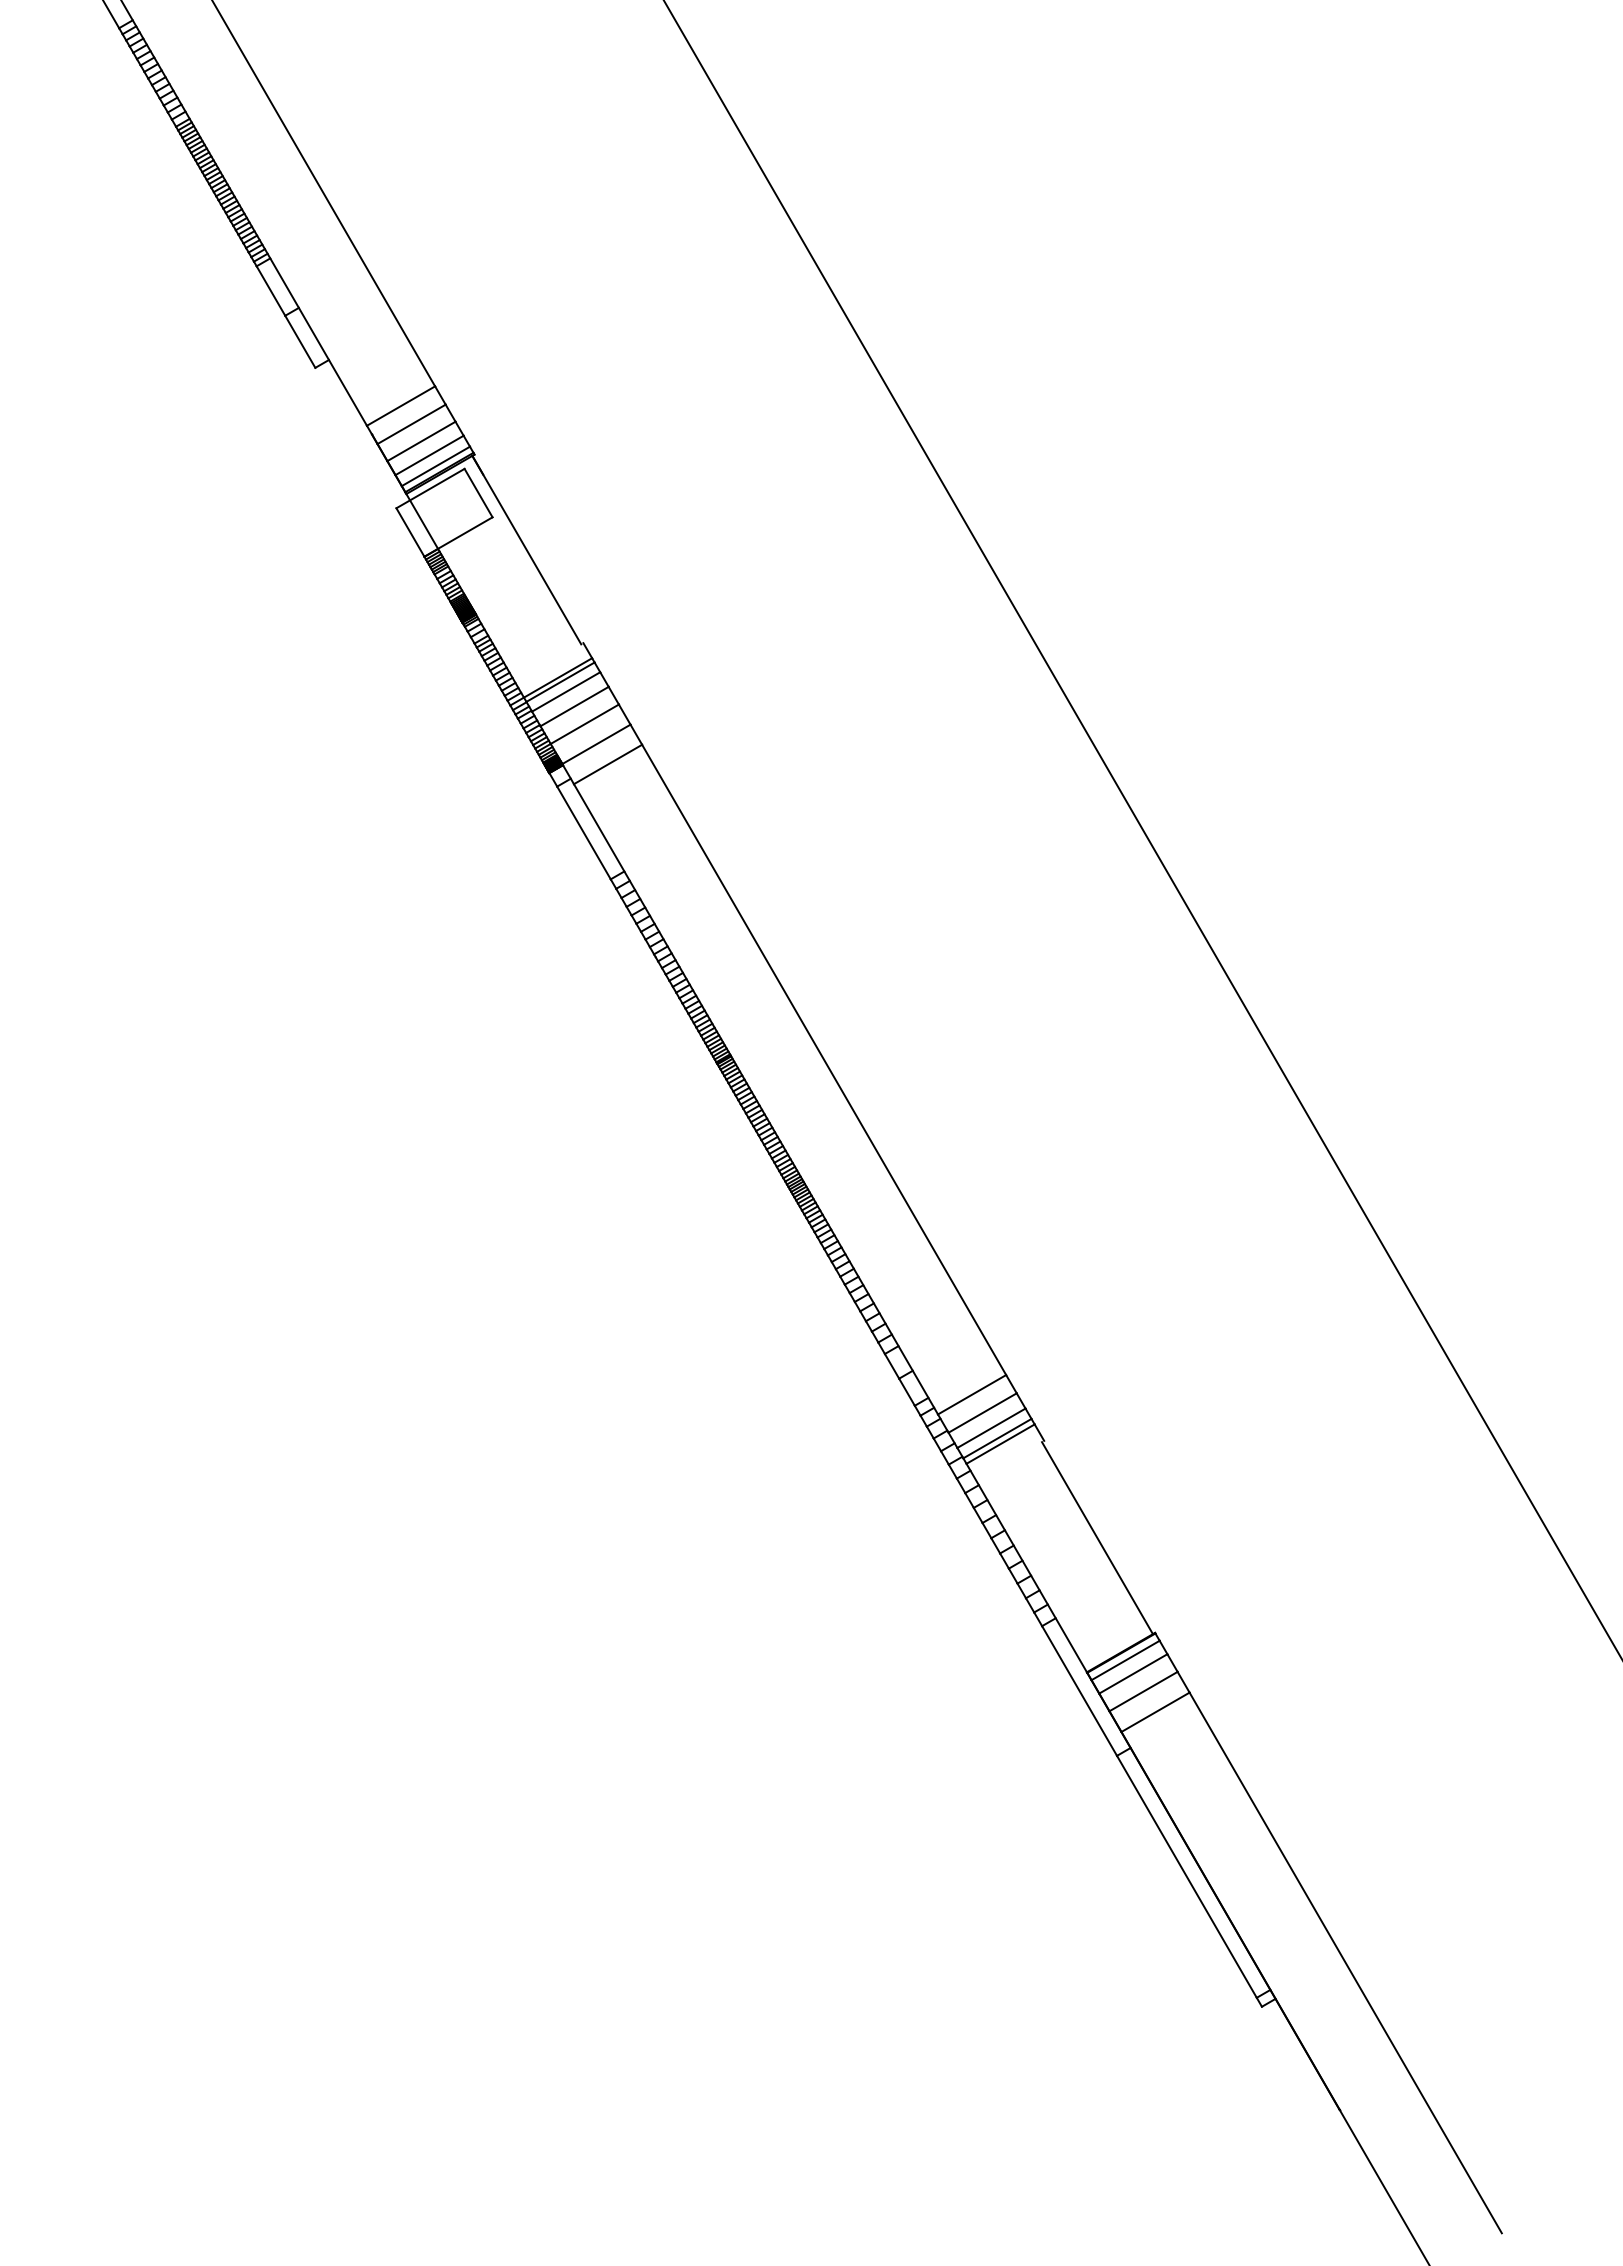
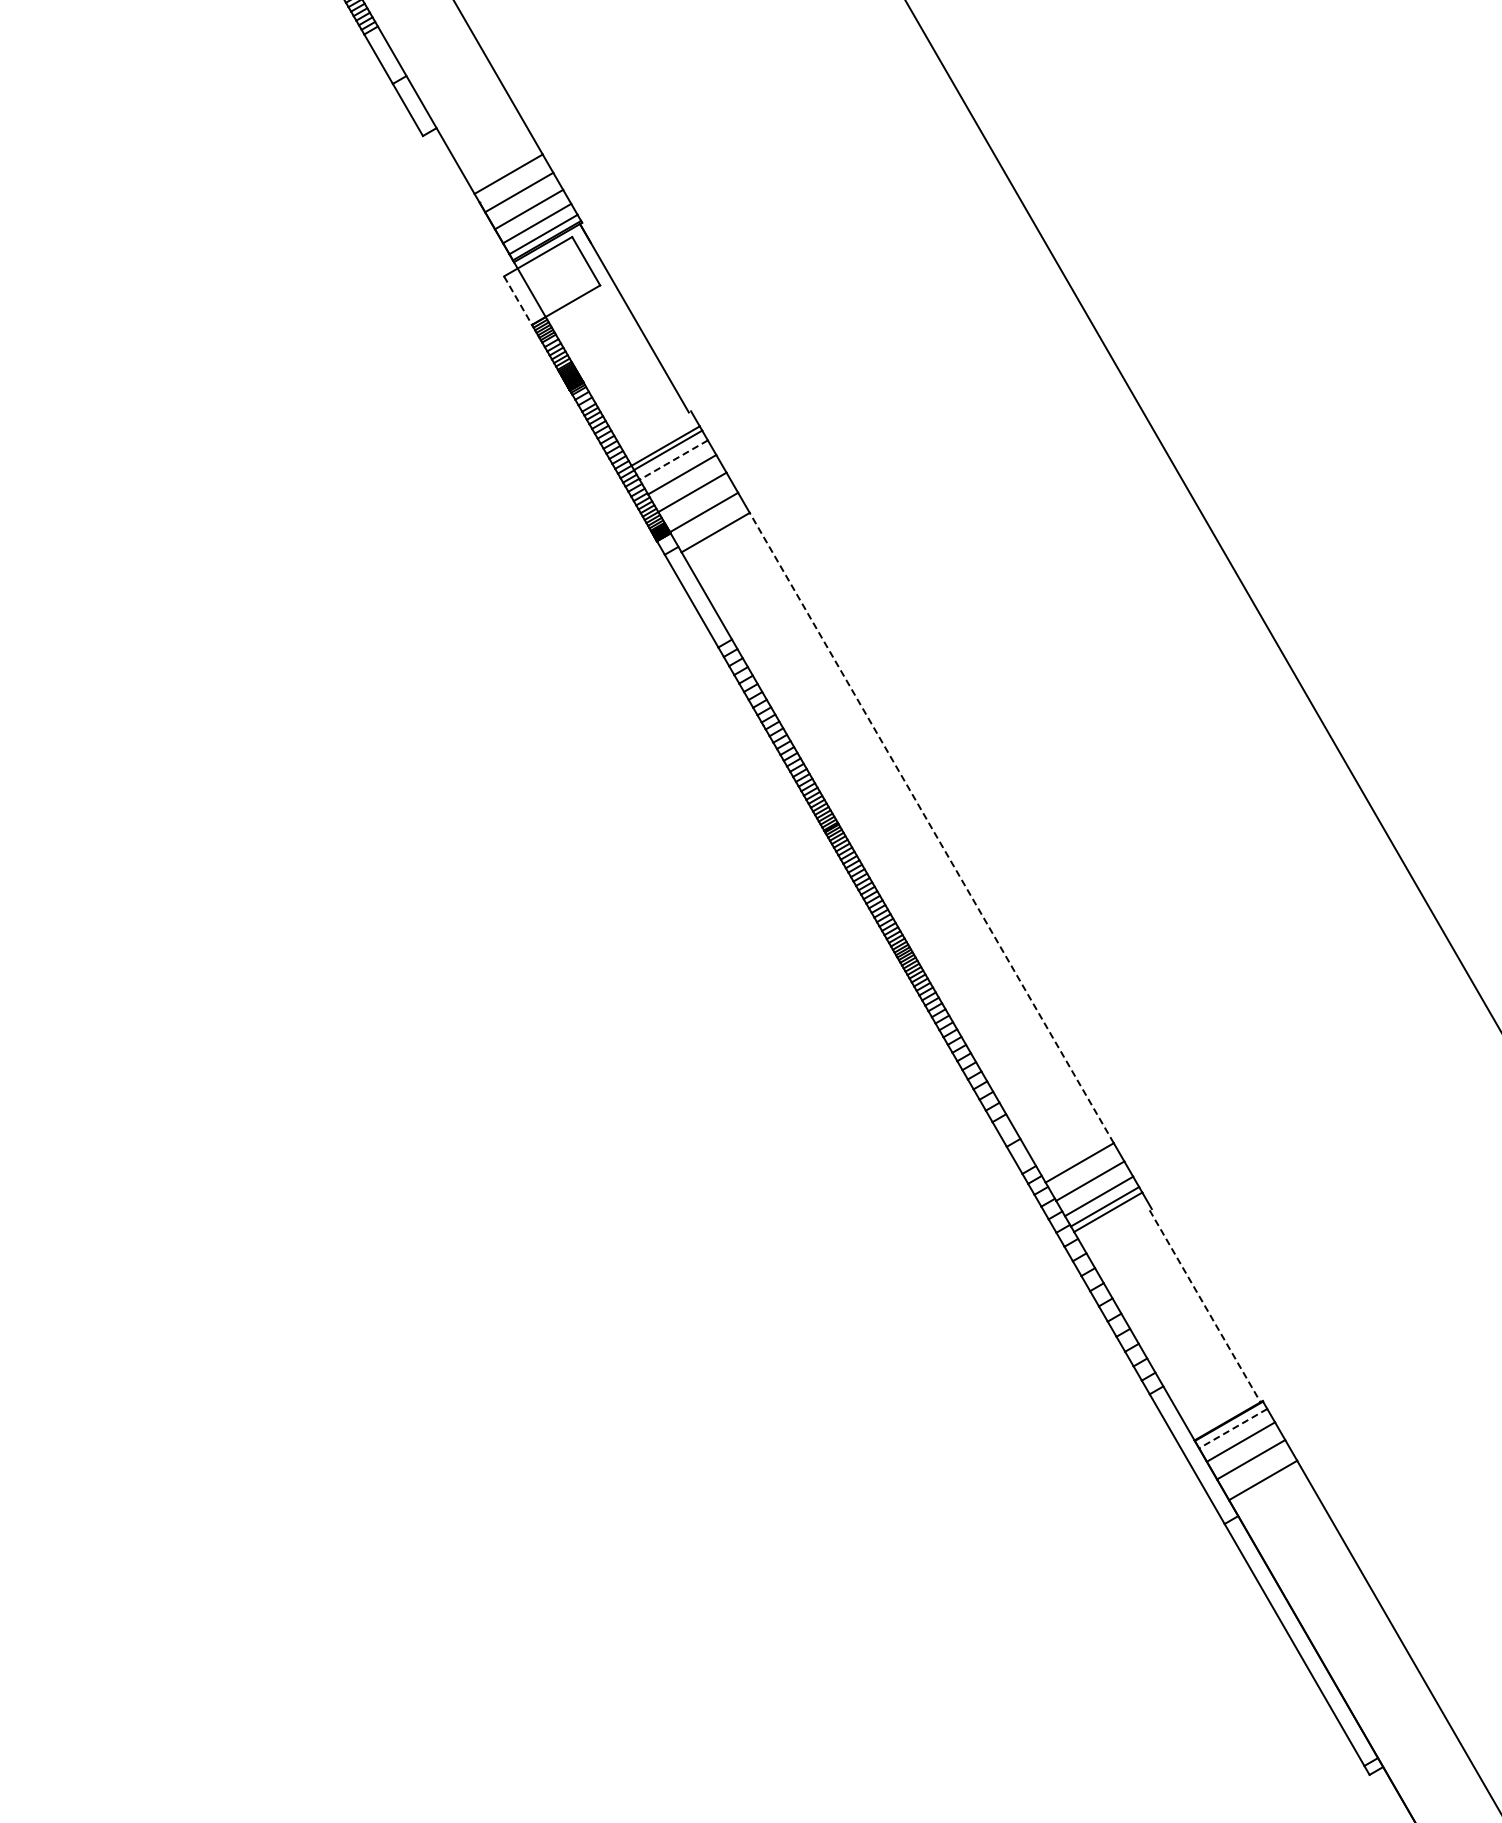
line: (410, 532) -> (518, 300), solid -> dashed
line: (565, 692) -> (673, 460), solid -> dashed
line: (824, 1059) -> (932, 827), solid -> dashed
line: (1097, 1538) -> (1205, 1306), solid -> dashed
line: (1125, 1660) -> (1233, 1428), solid -> dashed

